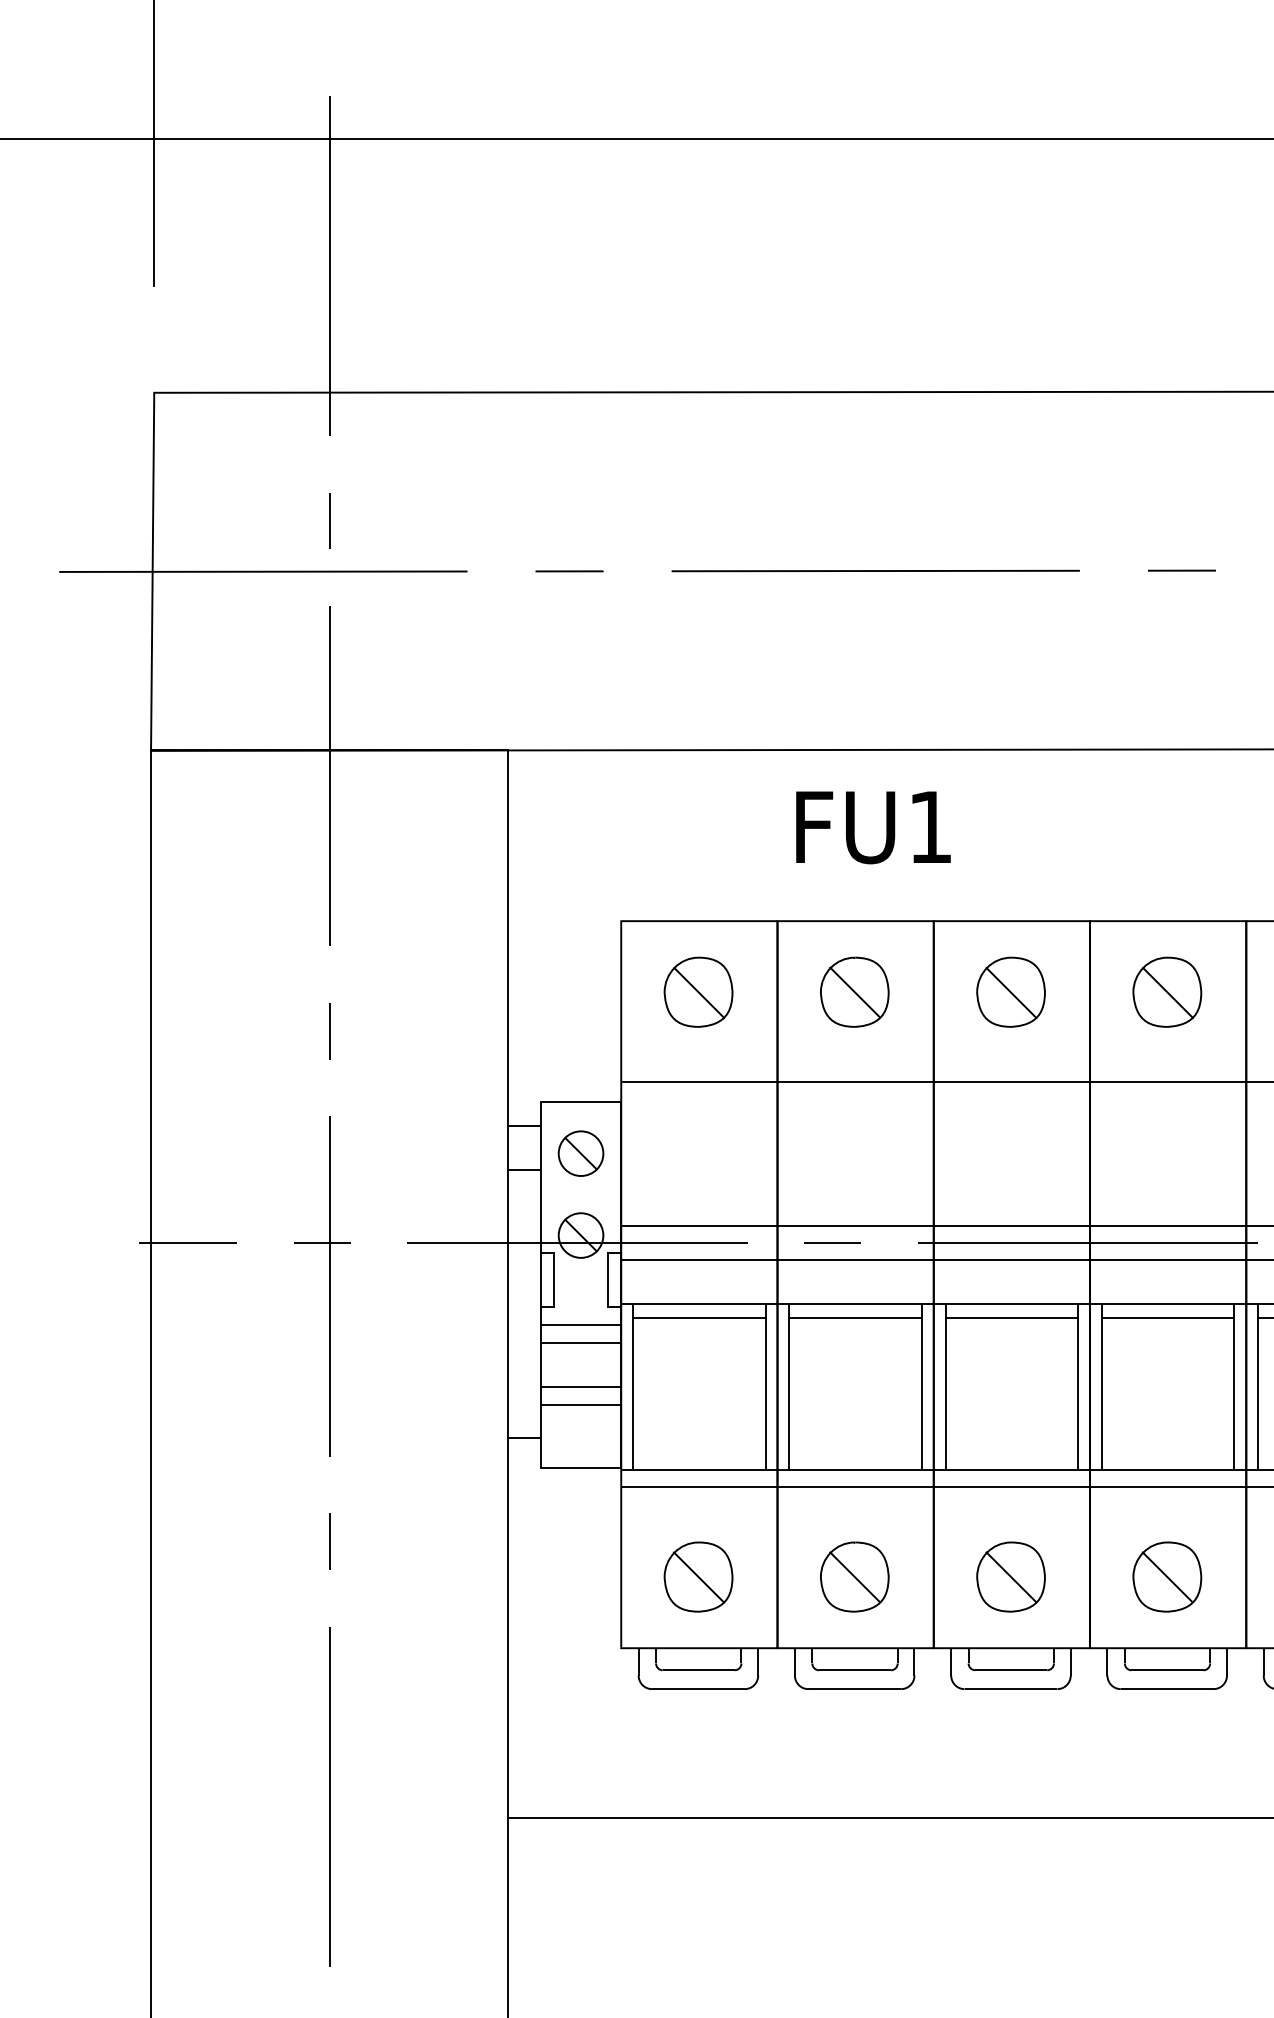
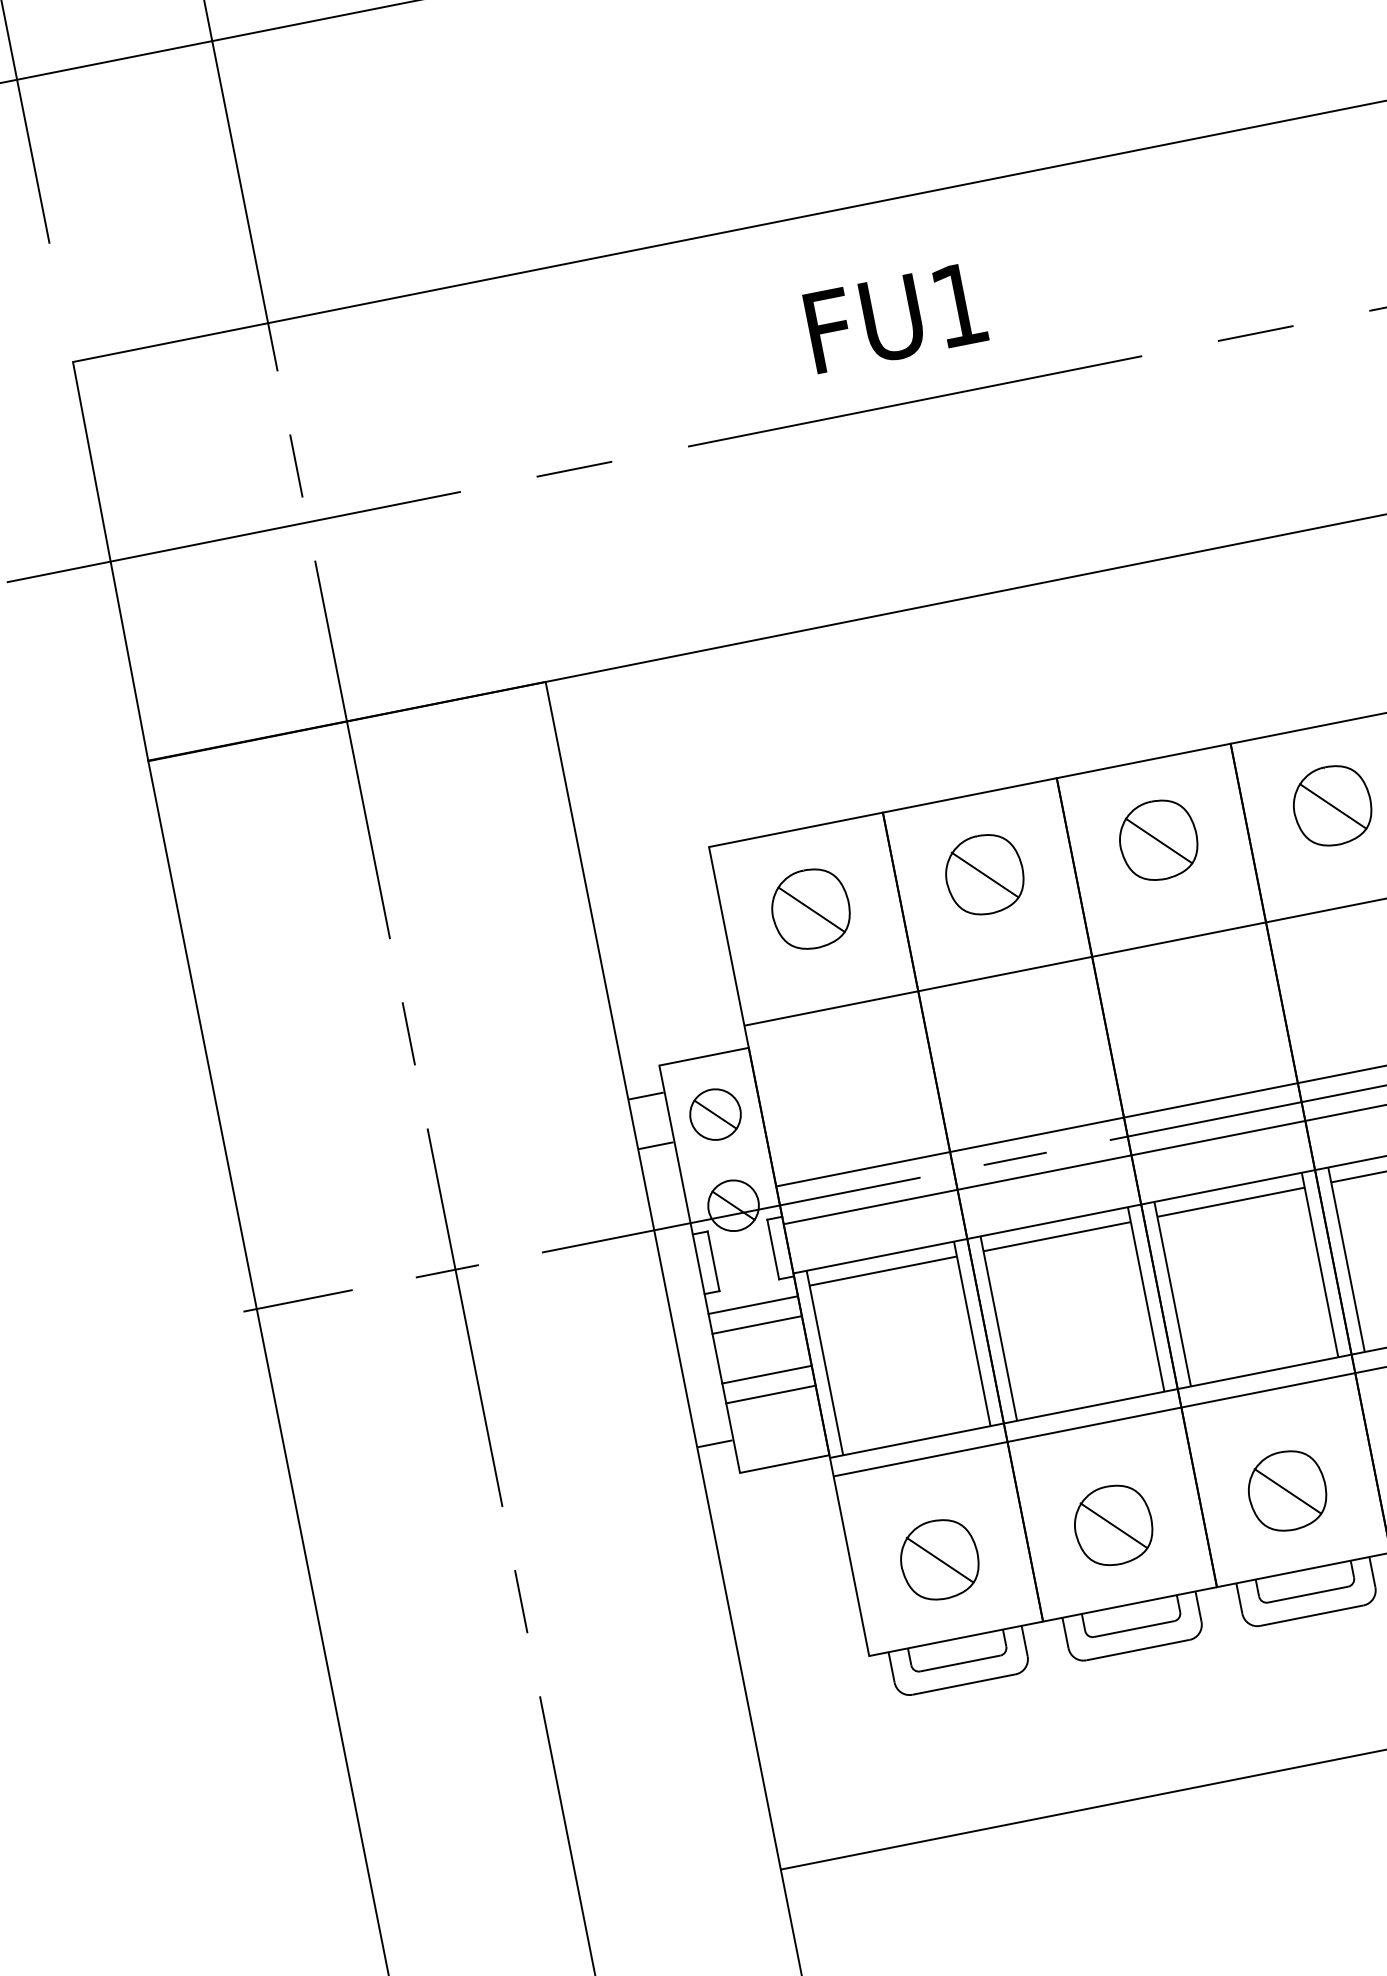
text: (873, 827) -> (895, 317), moved

